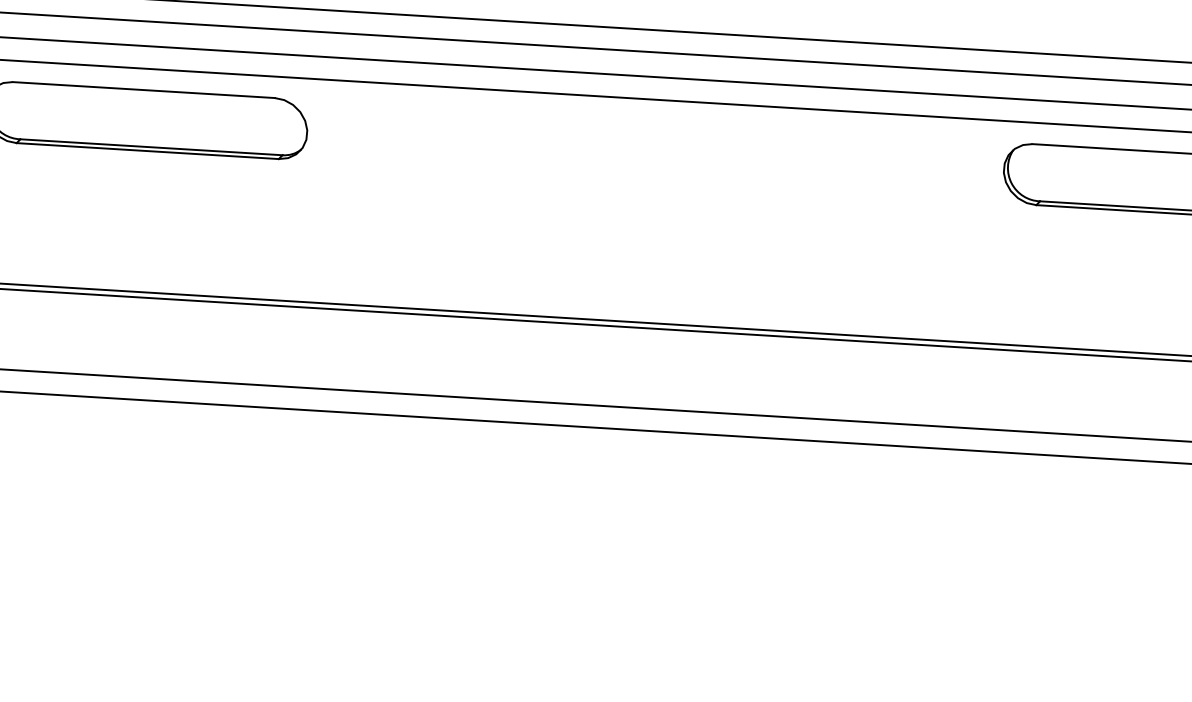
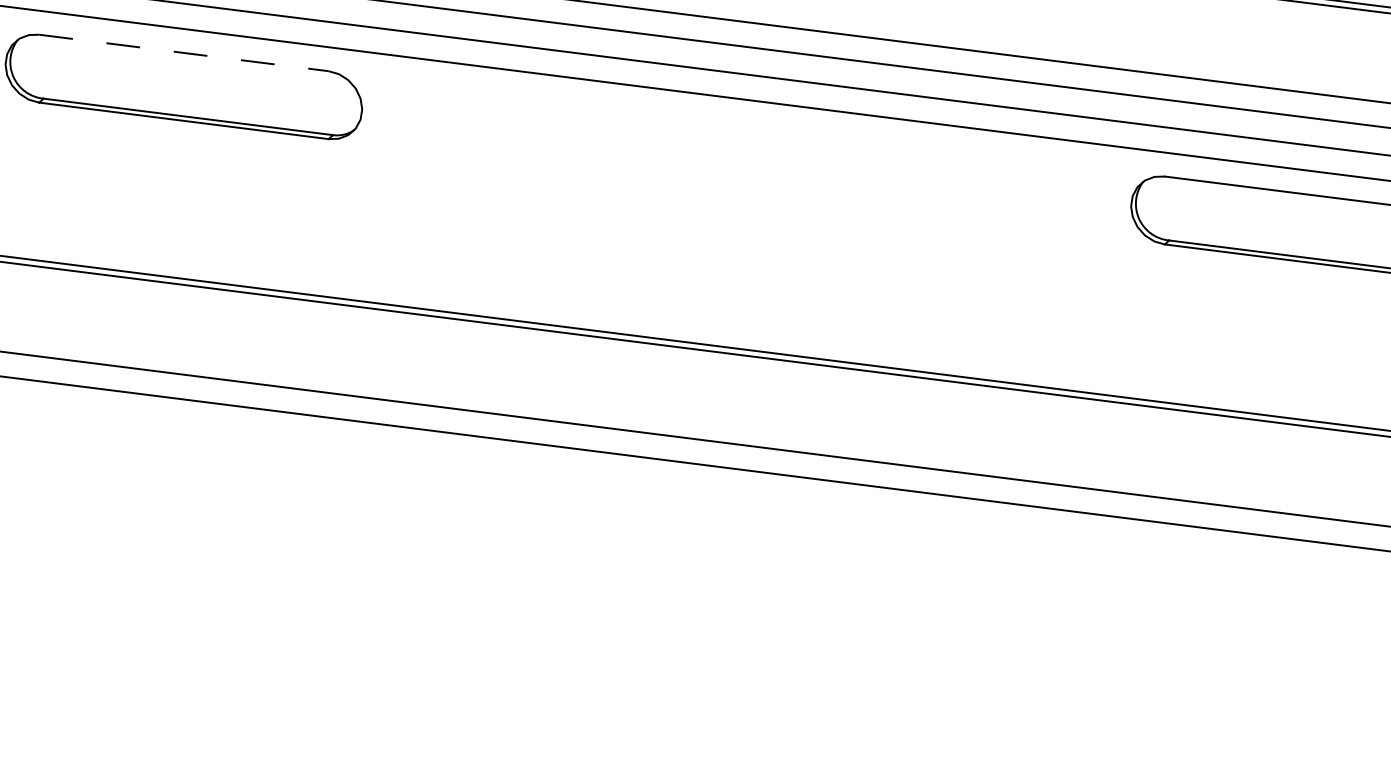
line: (143, 89) -> (183, 52), solid -> dashed

